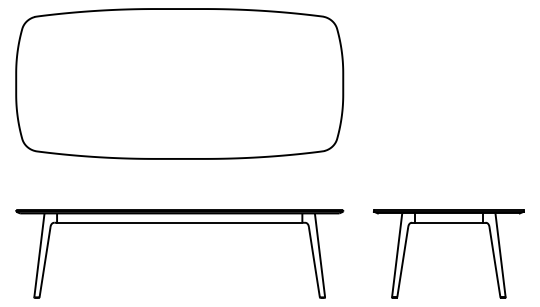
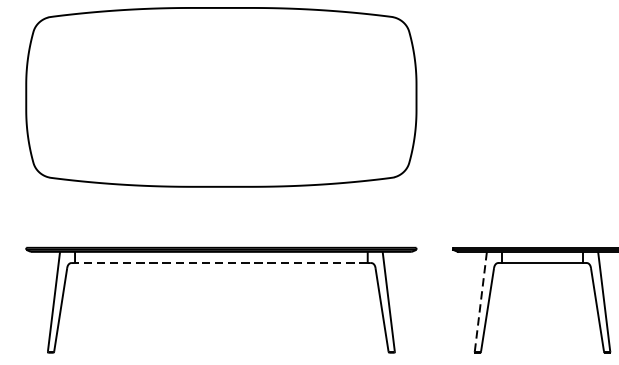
line: (179, 222) -> (221, 262), solid -> dashed
line: (397, 254) -> (481, 300), solid -> dashed

